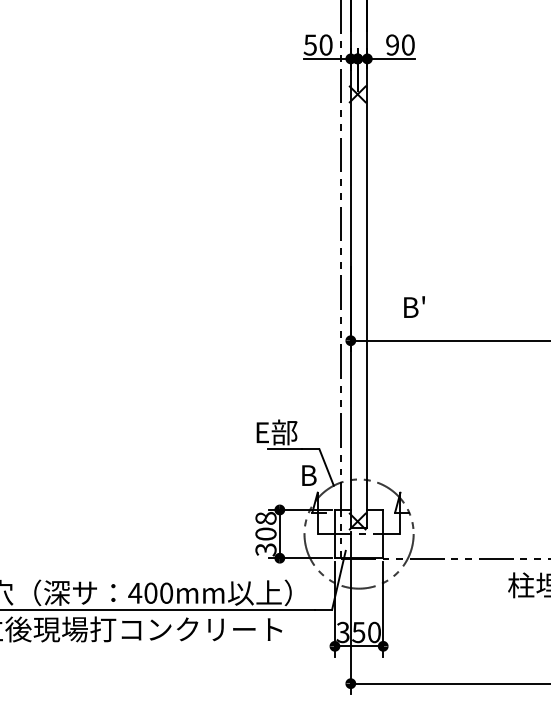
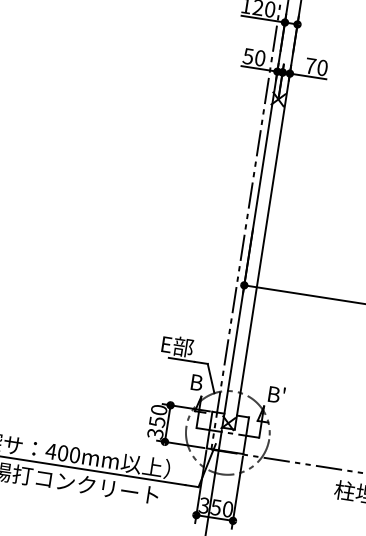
text: (392, 44) -> (310, 65), 90 -> 70
text: (414, 306) -> (276, 394), moved
text: (265, 526) -> (157, 416), 308 -> 350

